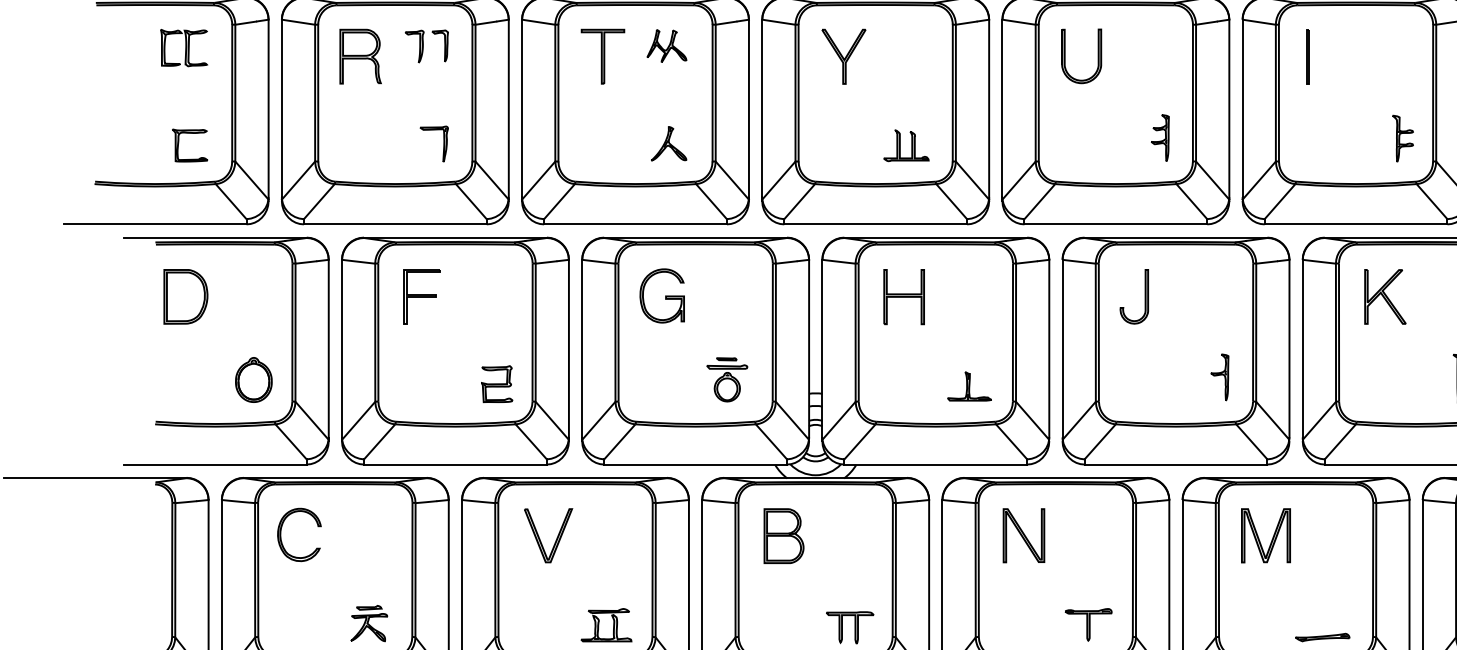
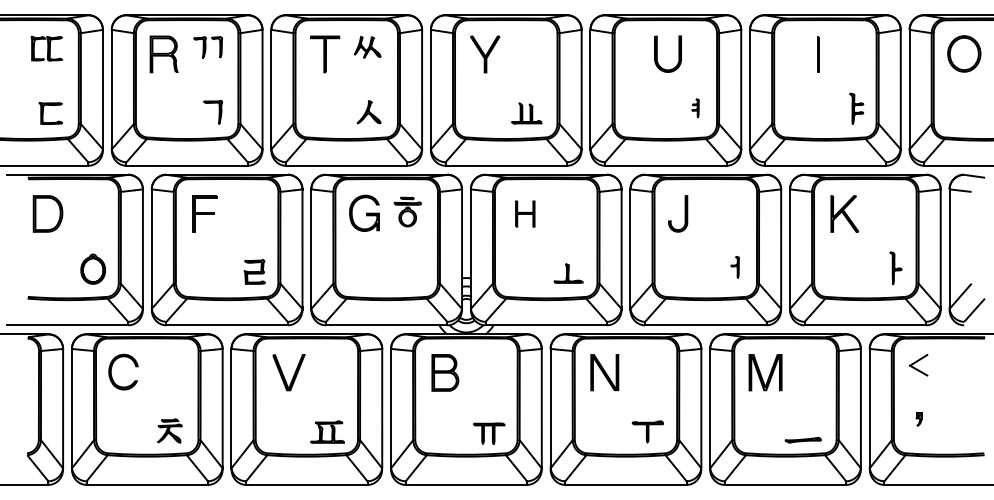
part: (1065, 55) -> (657, 53), moved
line: (1308, 56) -> (818, 54), moved
part: (1160, 138) -> (695, 108), size x0.6
part: (904, 296) -> (525, 213), size x0.7
part: (1219, 377) -> (734, 267), size x0.7
part: (726, 378) -> (407, 211), moved

